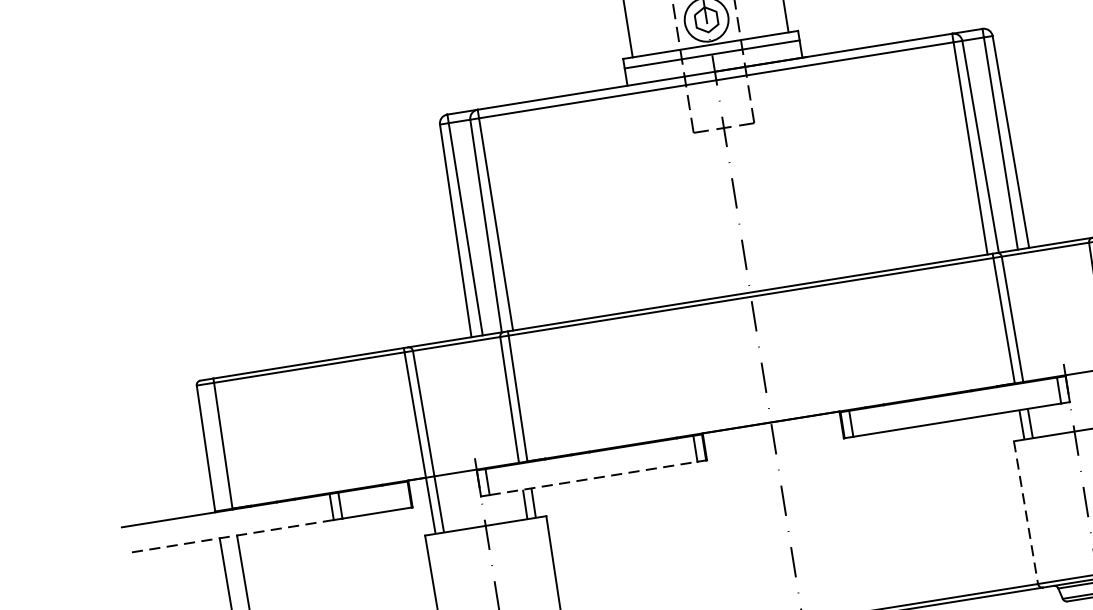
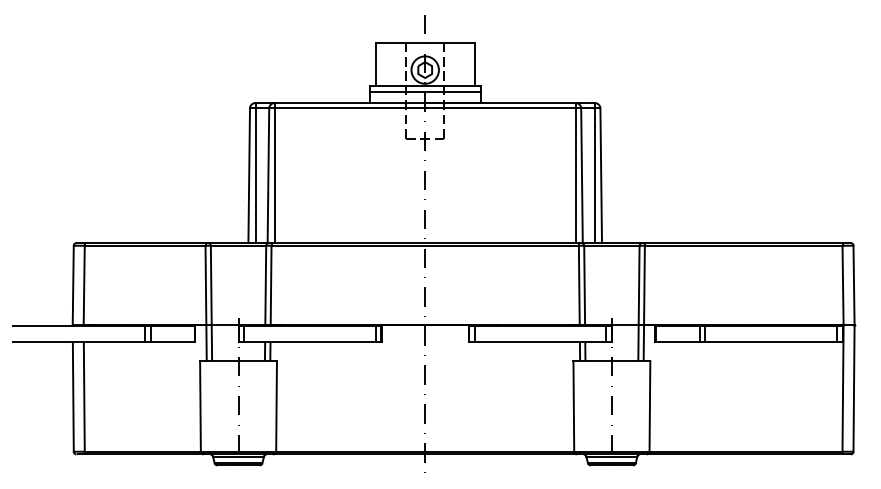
line: (592, 478) -> (309, 342), dashed -> solid
line: (1025, 512) -> (573, 406), dashed -> solid
line: (230, 536) -> (79, 342), dashed -> solid

